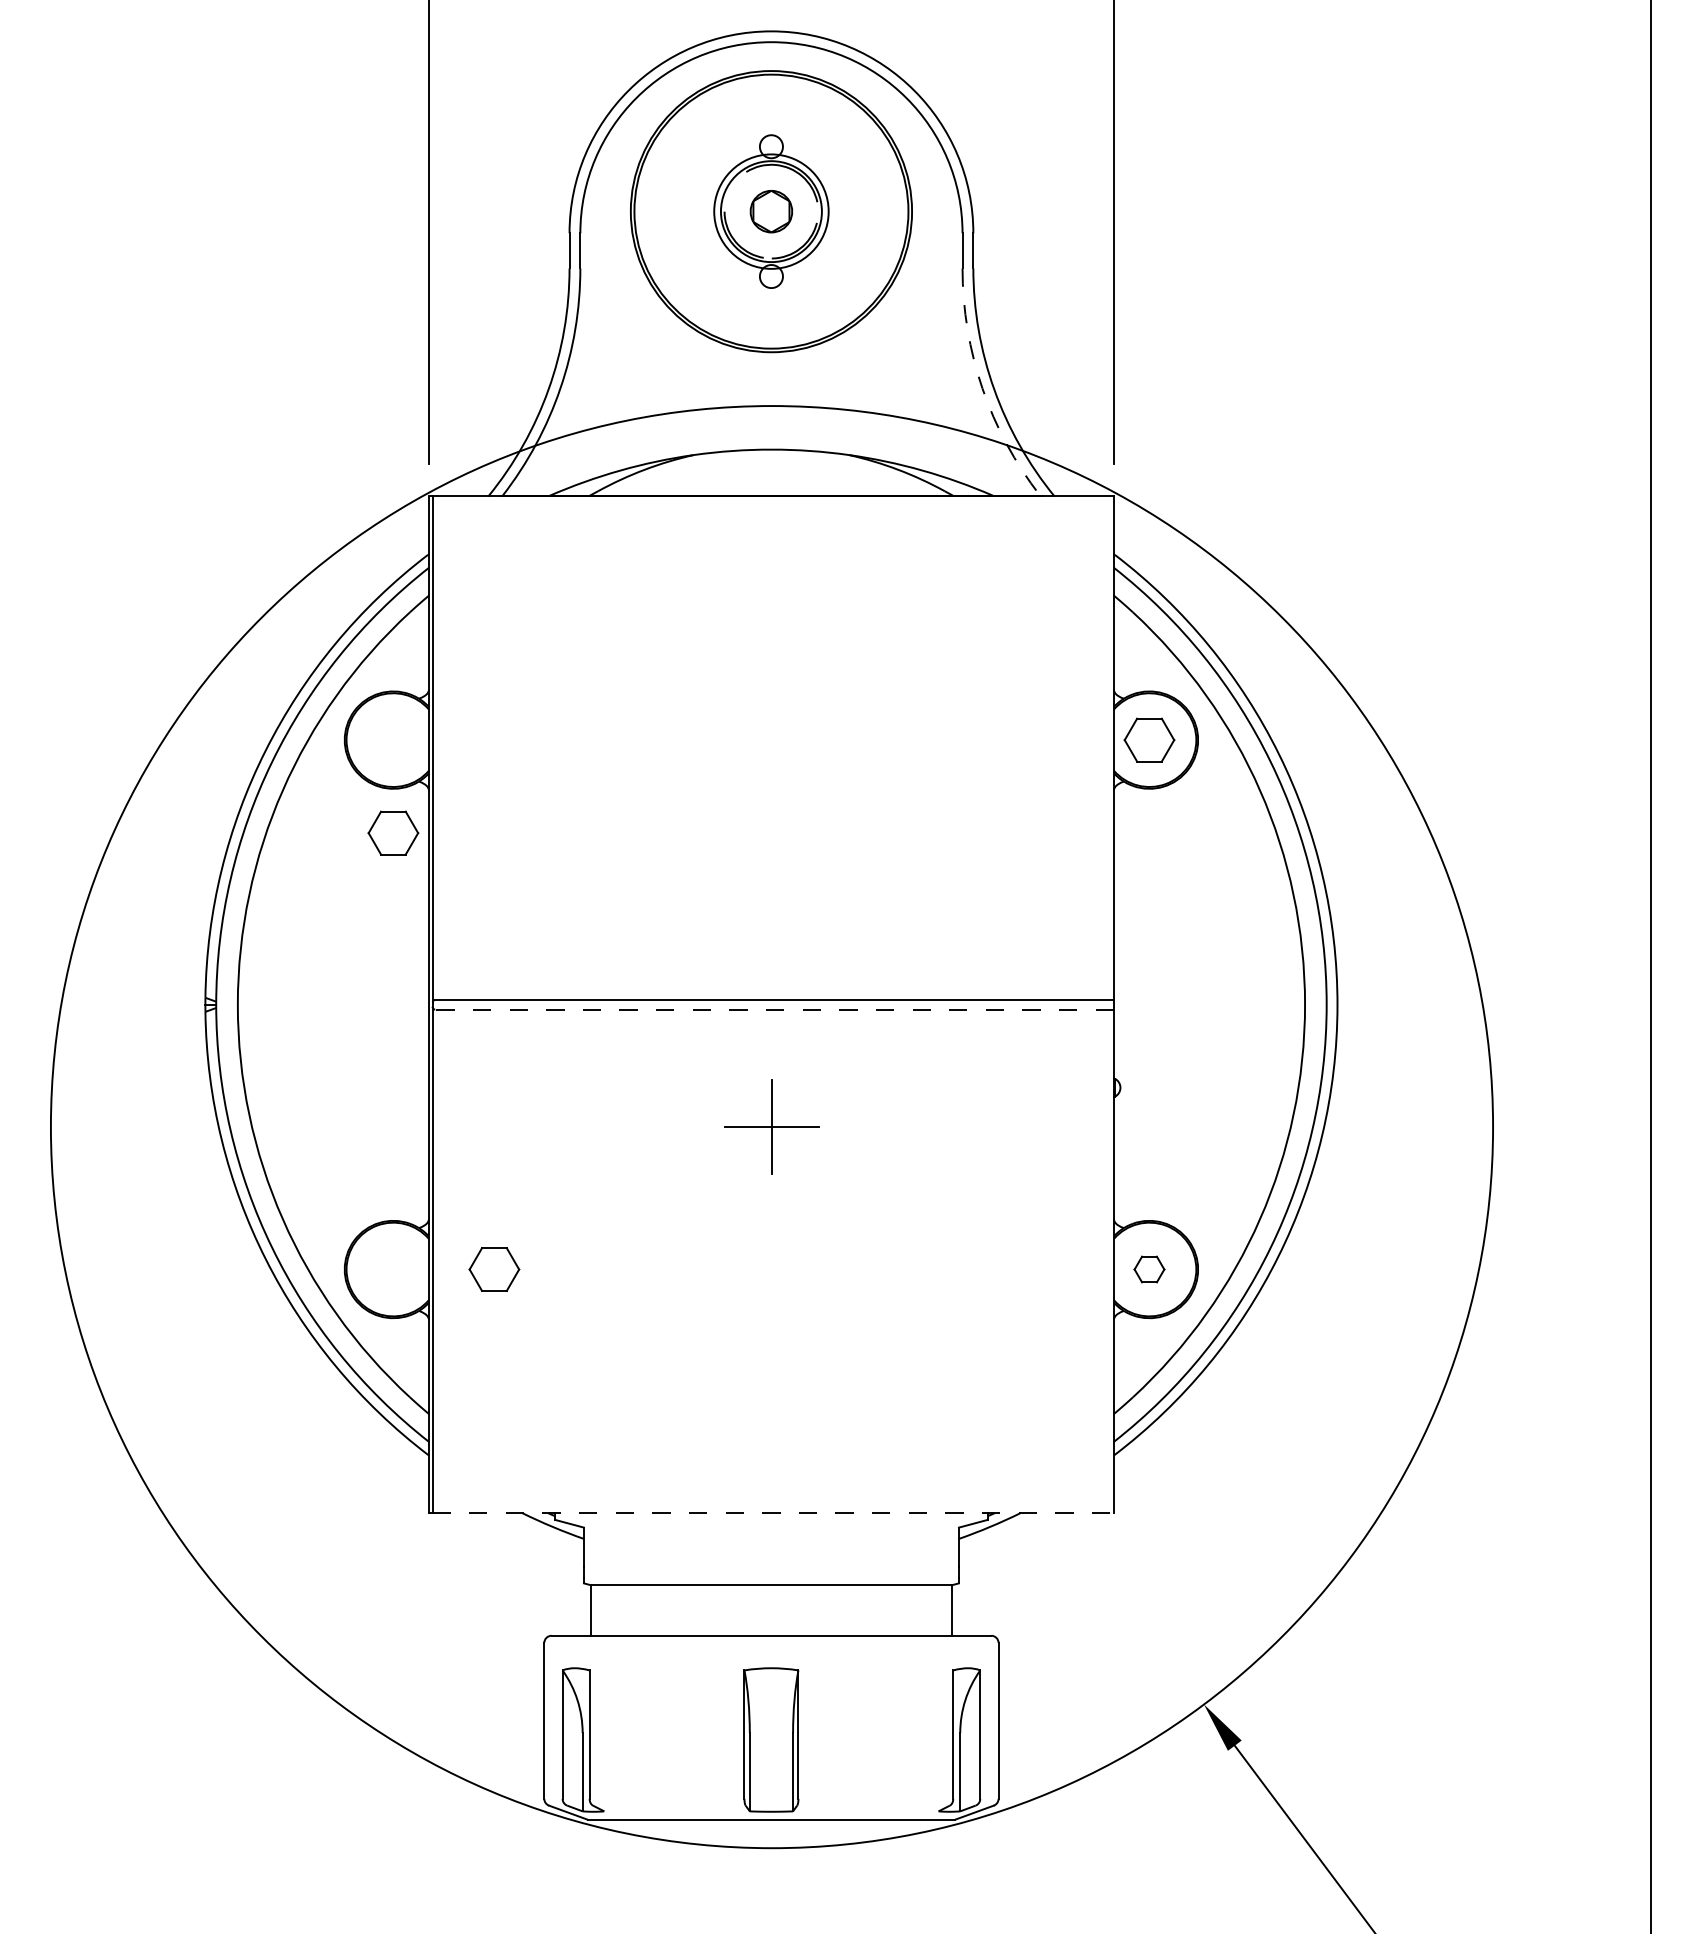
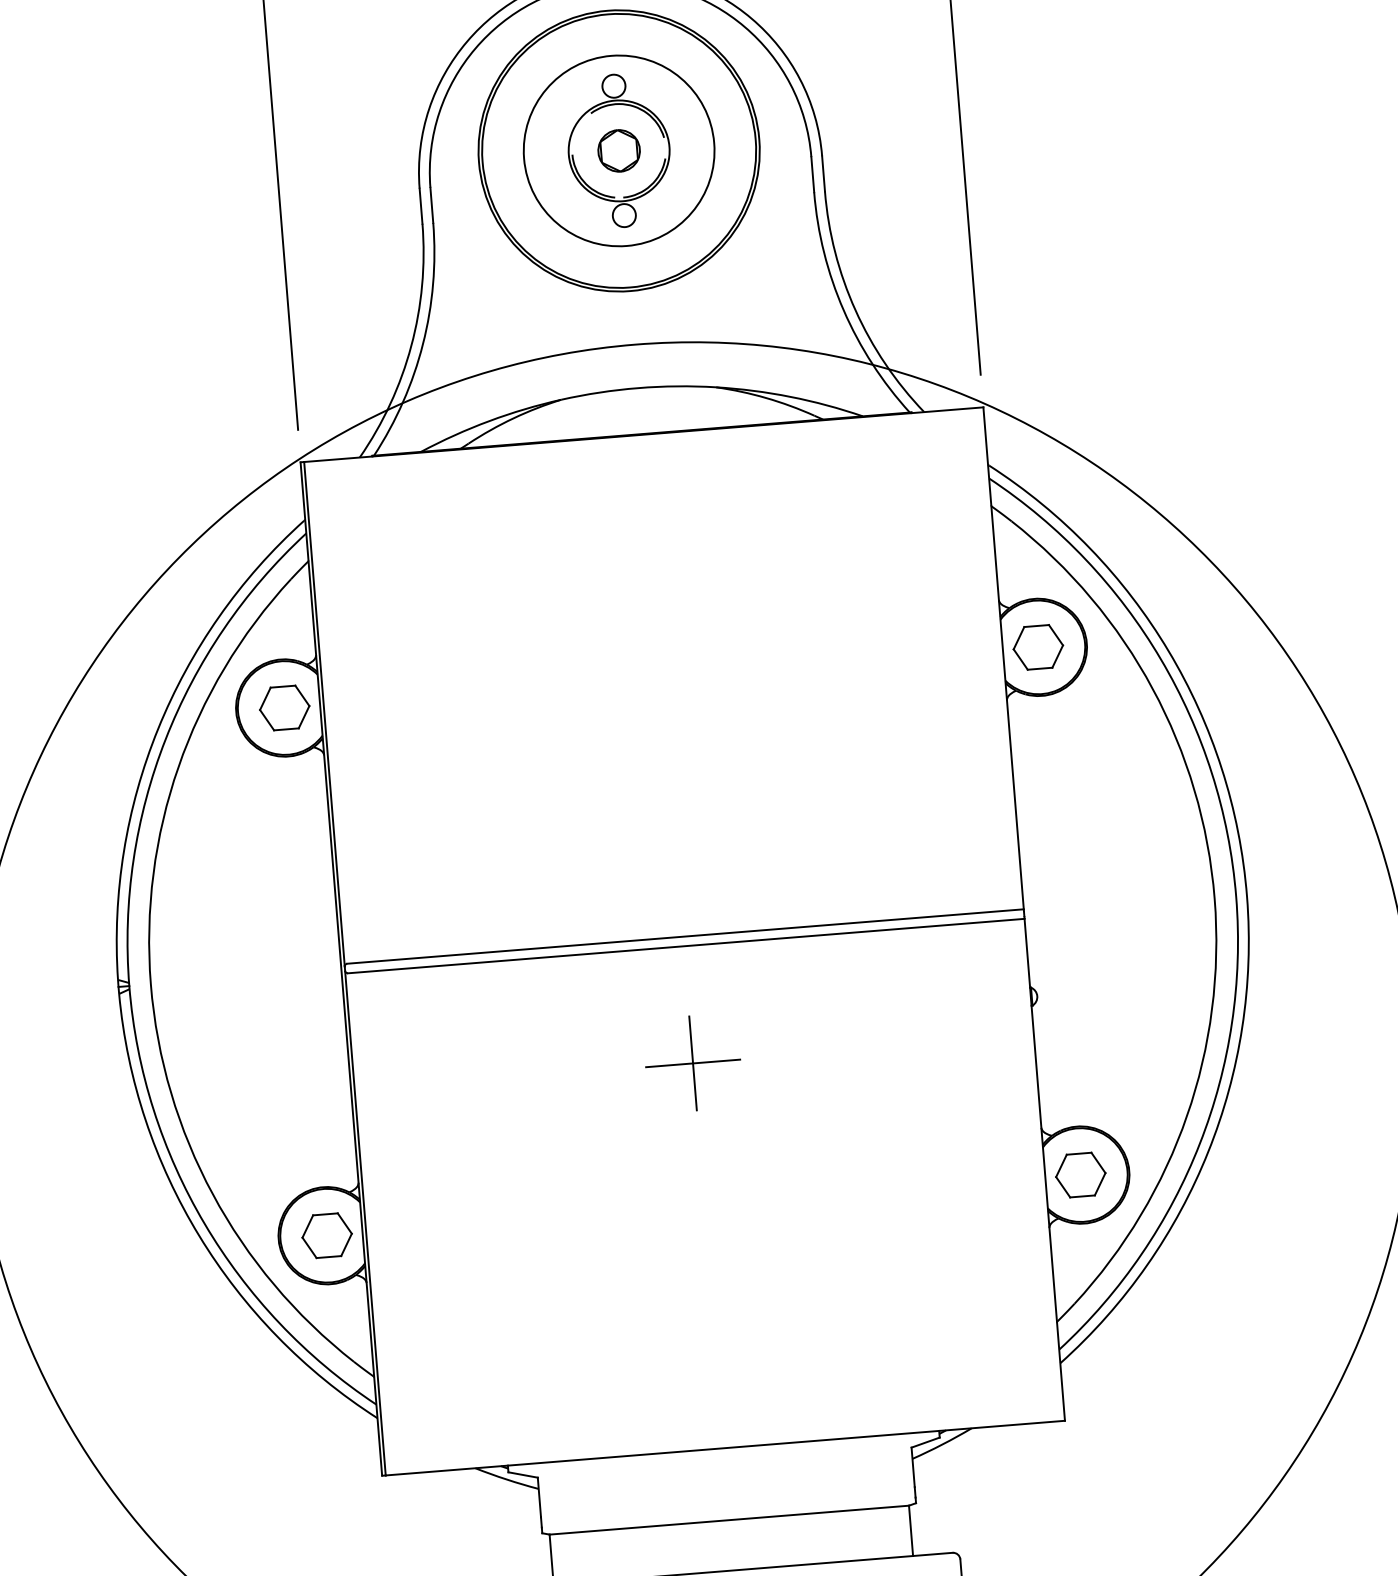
circle: (771, 211) -> (619, 150), size x1.67
arc: (982, 388) -> (843, 310), dashed -> solid
part: (393, 832) -> (284, 707), moved
line: (774, 1009) -> (686, 945), dashed -> solid
part: (494, 1269) -> (327, 1235), moved
part: (1149, 1269) -> (1080, 1175), size x1.67
line: (773, 1513) -> (725, 1448), dashed -> solid

